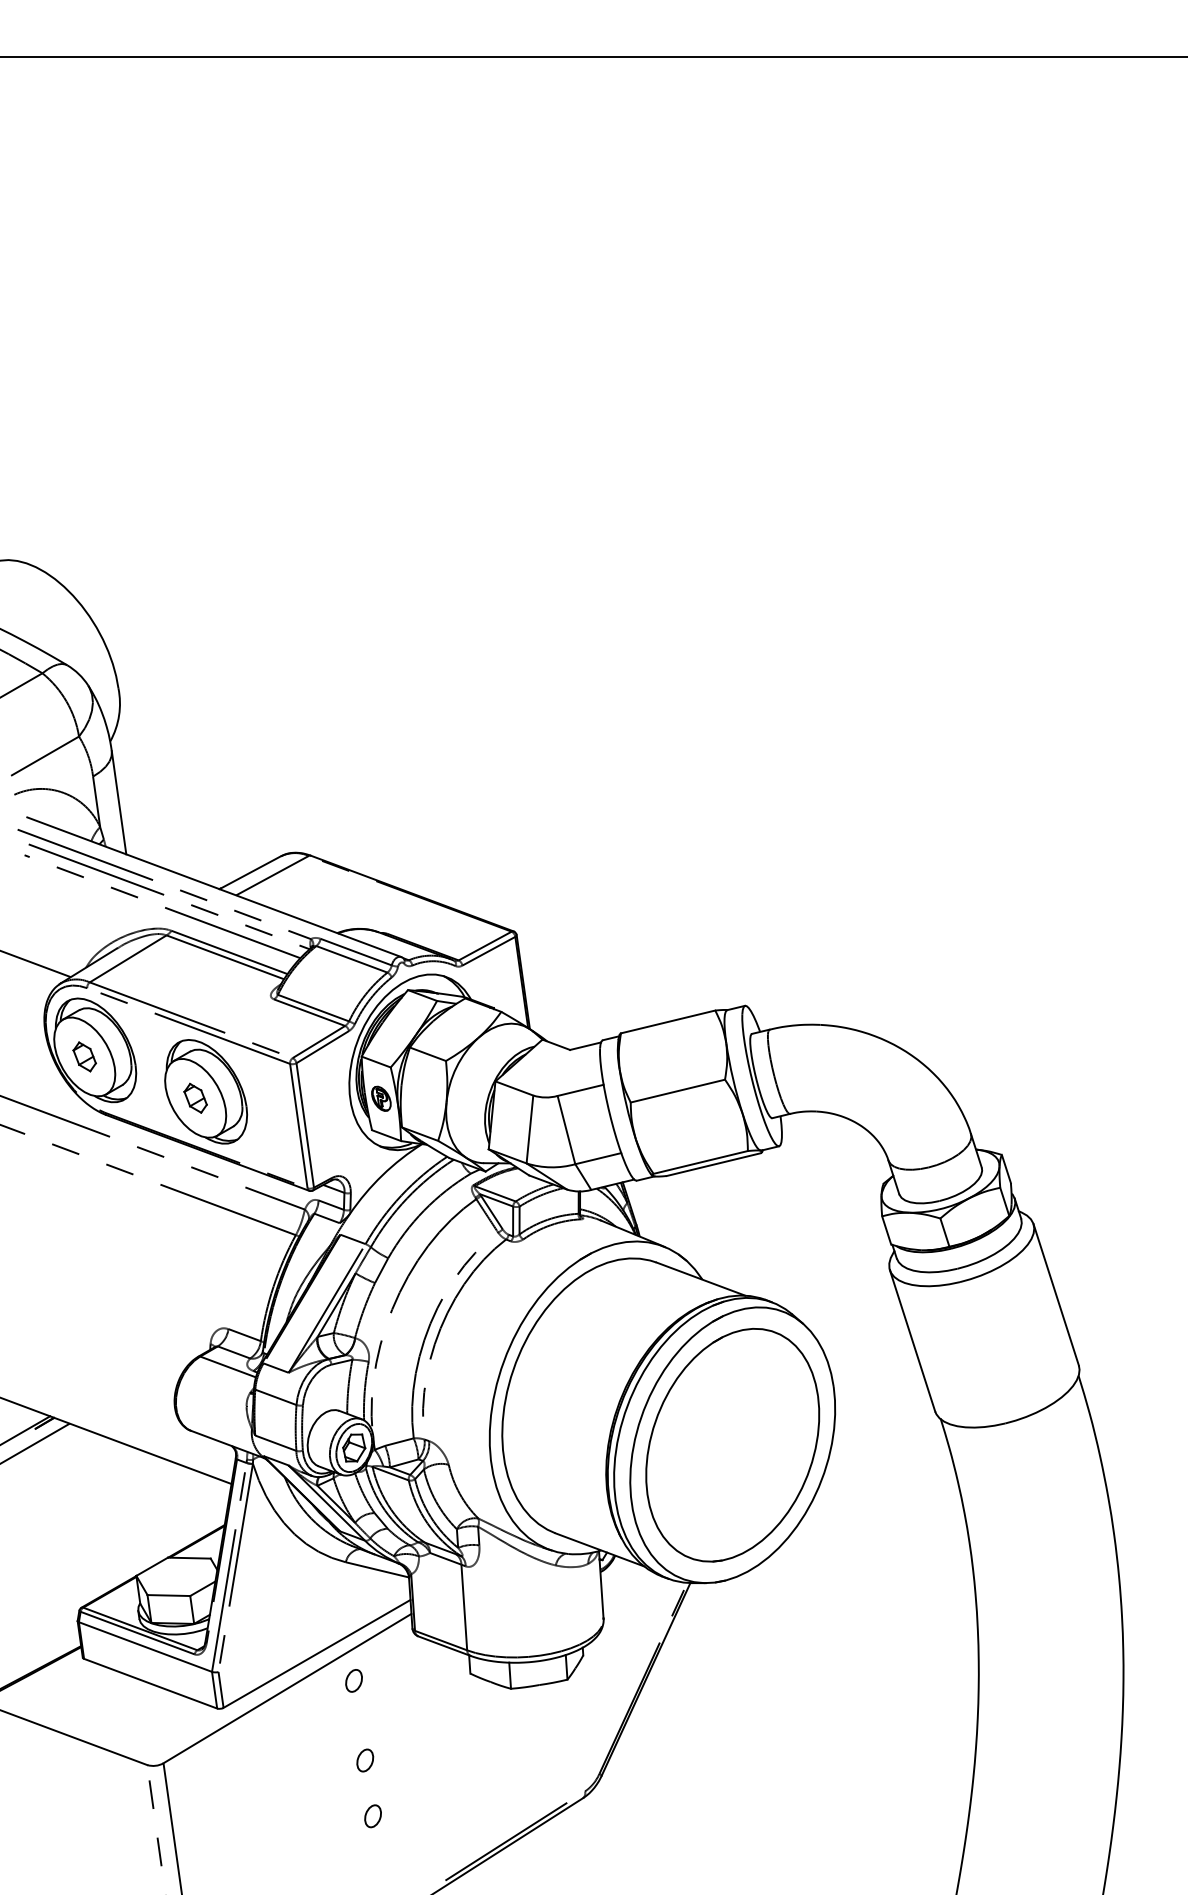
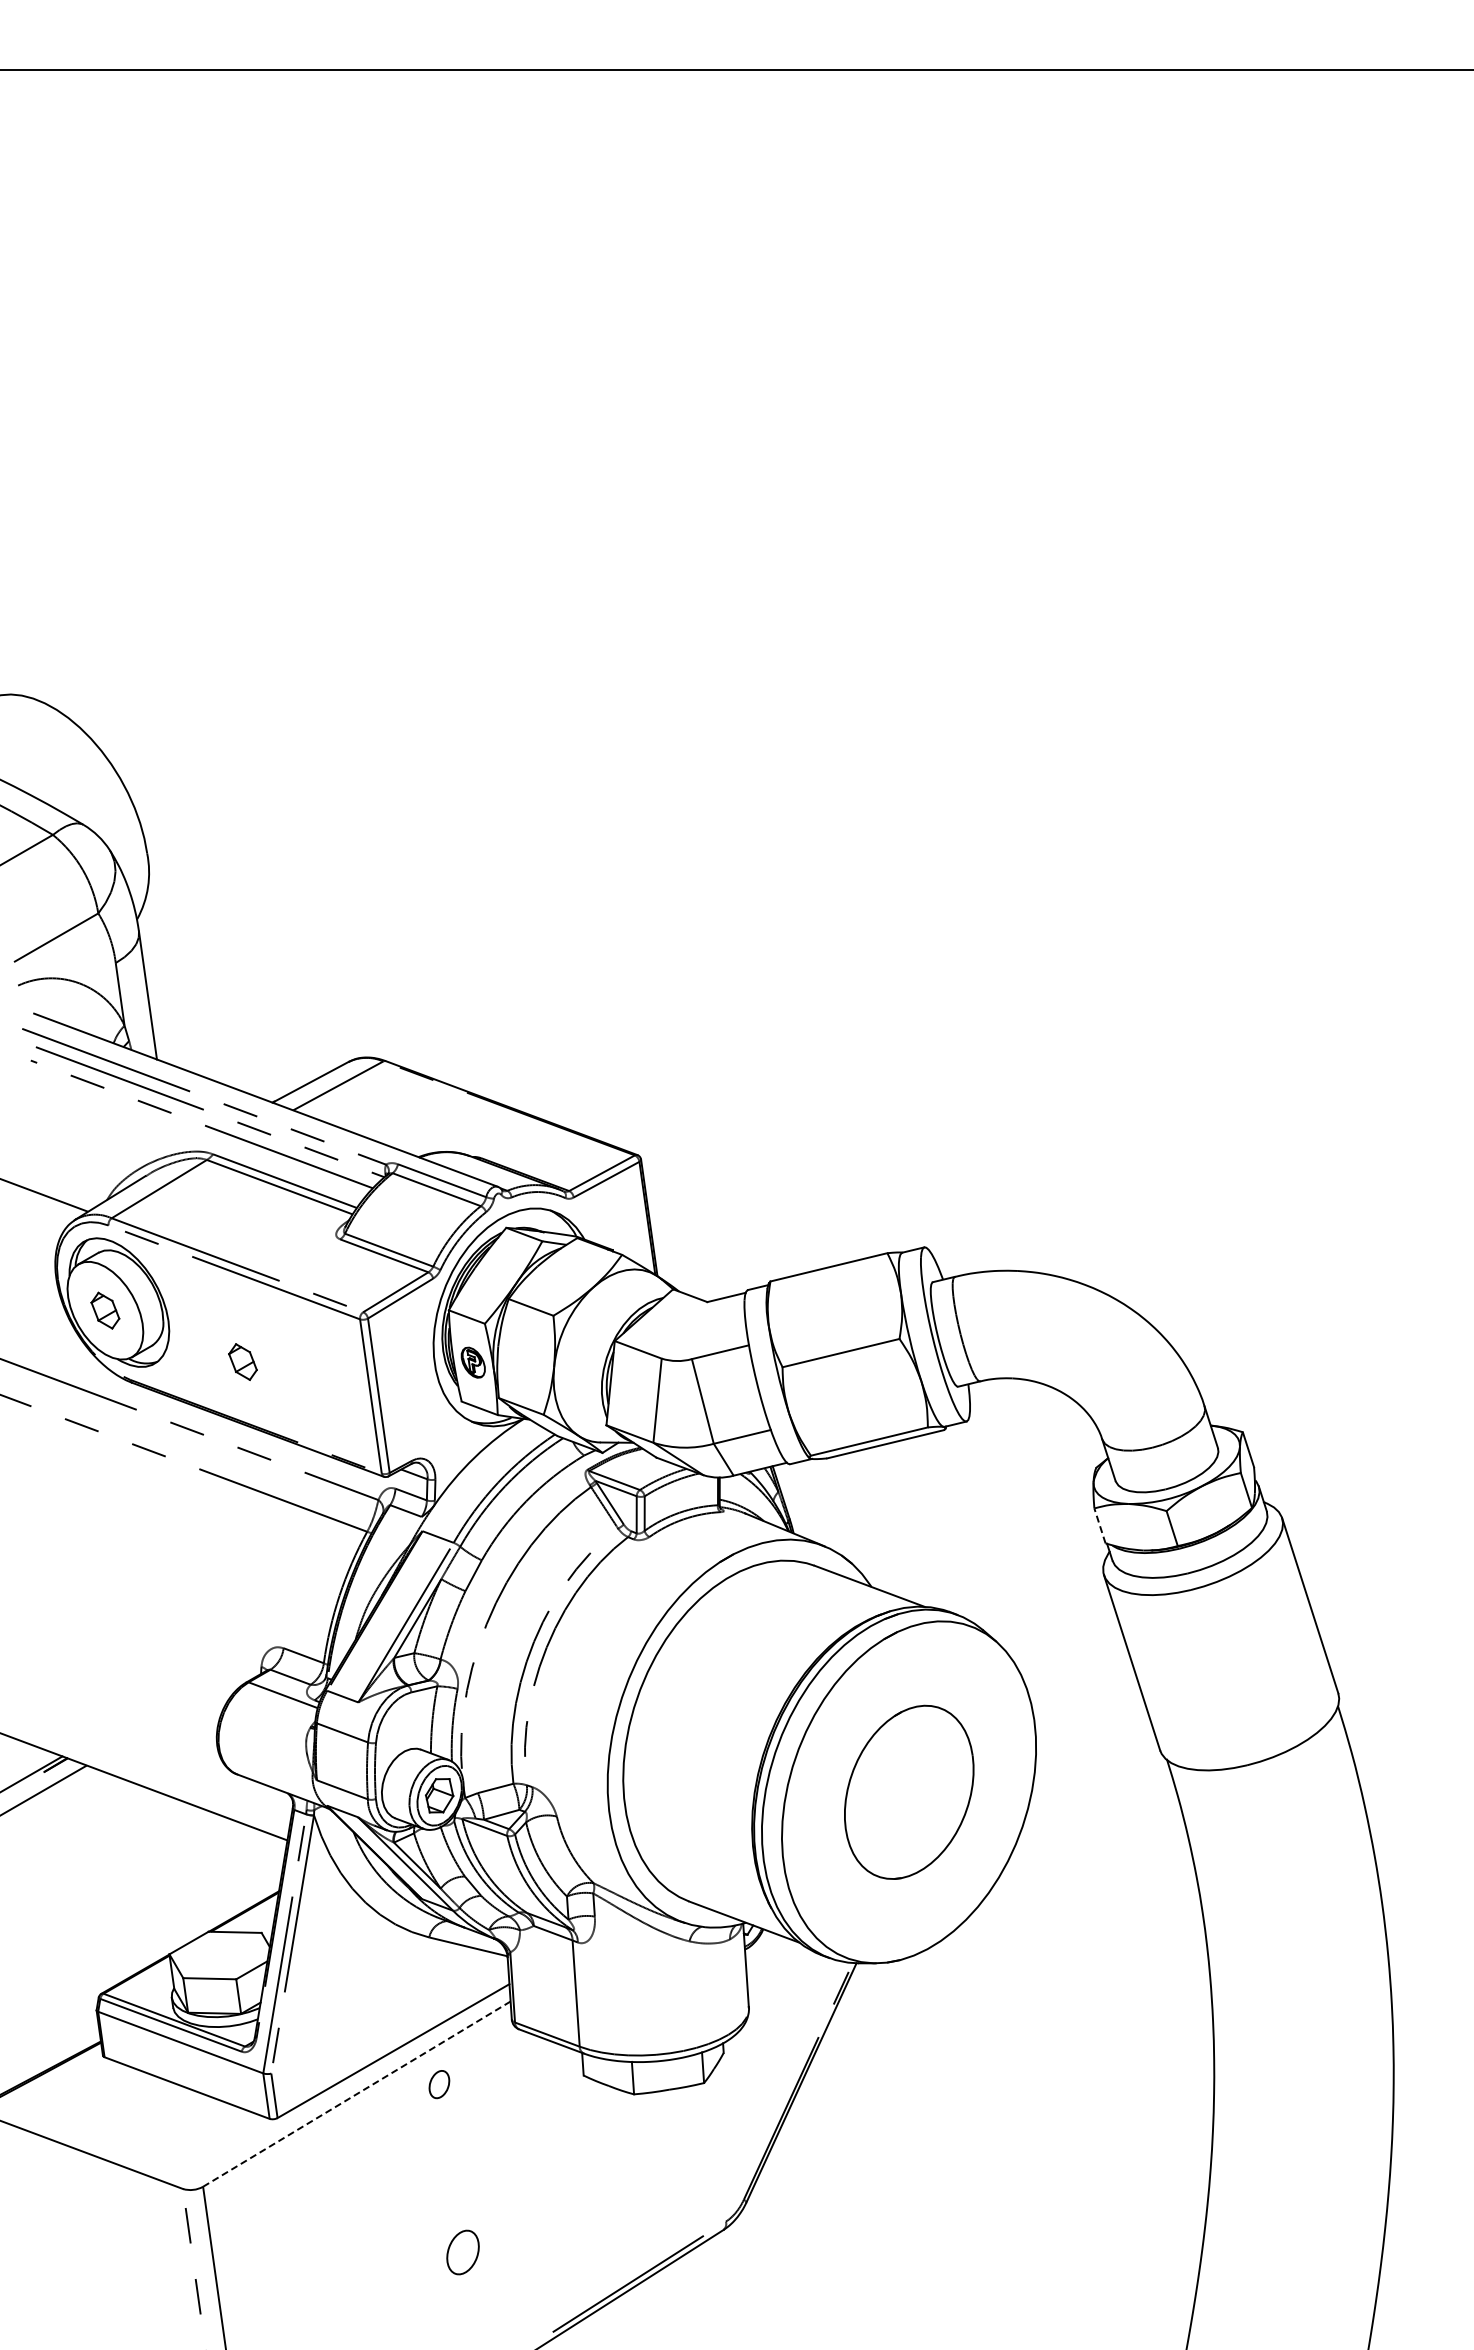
part: (205, 1091) -> (255, 1353), removed
line: (886, 1230) -> (1099, 1525), solid -> dashed
part: (733, 1445) -> (909, 1792), size x0.6
line: (287, 1688) -> (356, 2094), solid -> dashed
part: (365, 1759) -> (453, 2182), removed
part: (372, 1816) -> (462, 2252), size x1.6

